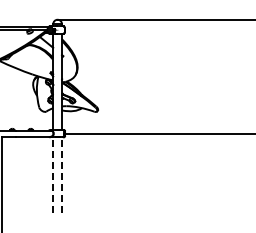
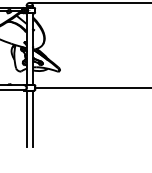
line: (53, 175) -> (26, 118), dashed -> solid
line: (62, 175) -> (33, 118), dashed -> solid

